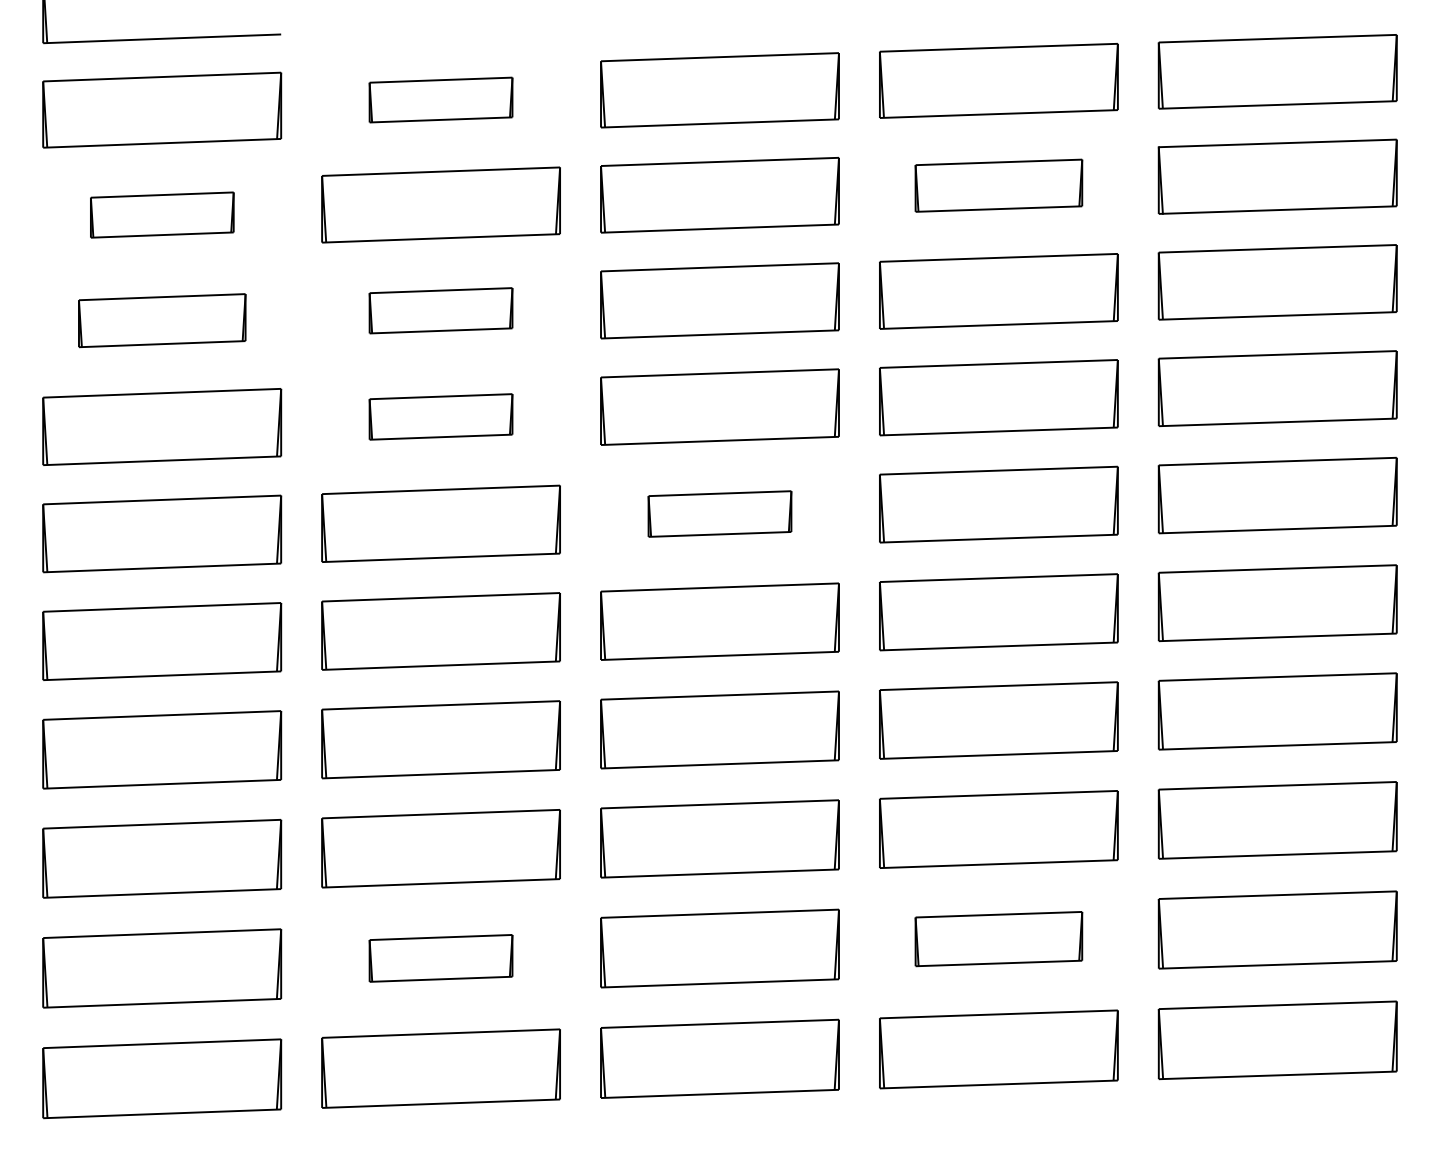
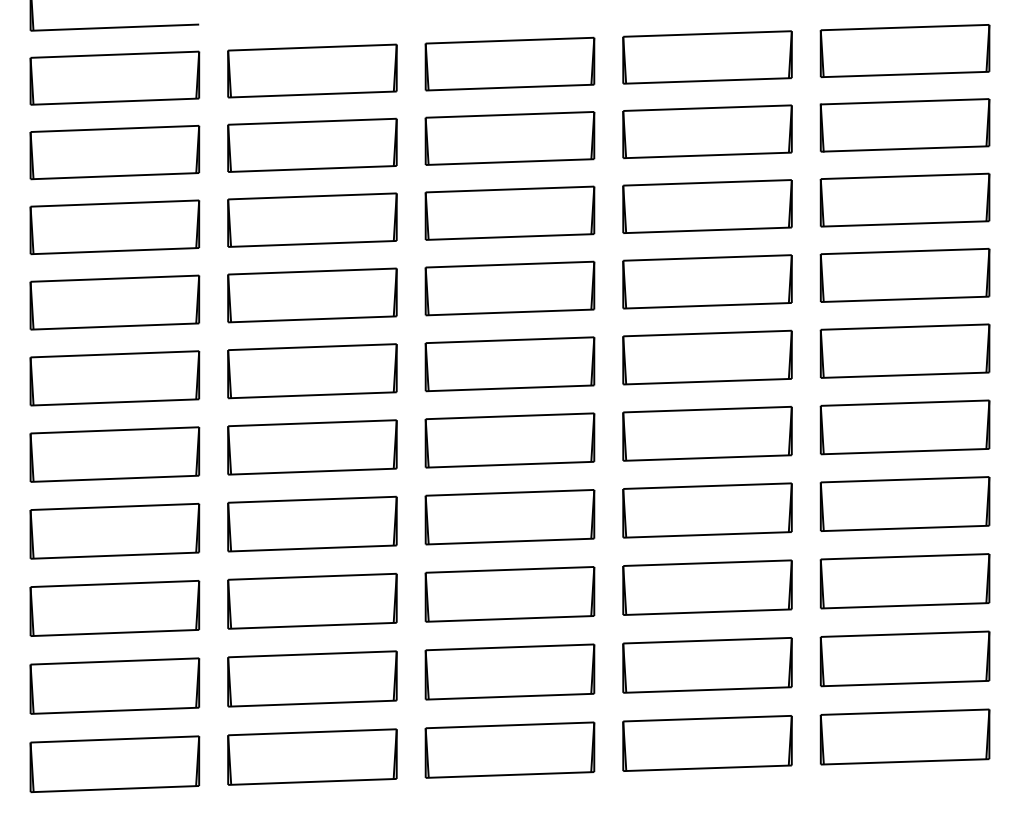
part: (440, 99) -> (312, 70), size x1.67
part: (998, 185) -> (707, 131), size x1.43
part: (162, 214) -> (115, 152), size x1.67
part: (440, 310) -> (312, 220), size x1.67
part: (162, 320) -> (115, 227), size x1.43
part: (440, 416) -> (312, 295), size x1.67
part: (719, 513) -> (509, 363), size x1.67
part: (998, 938) -> (707, 664), size x1.43
part: (440, 958) -> (312, 679), size x1.67

